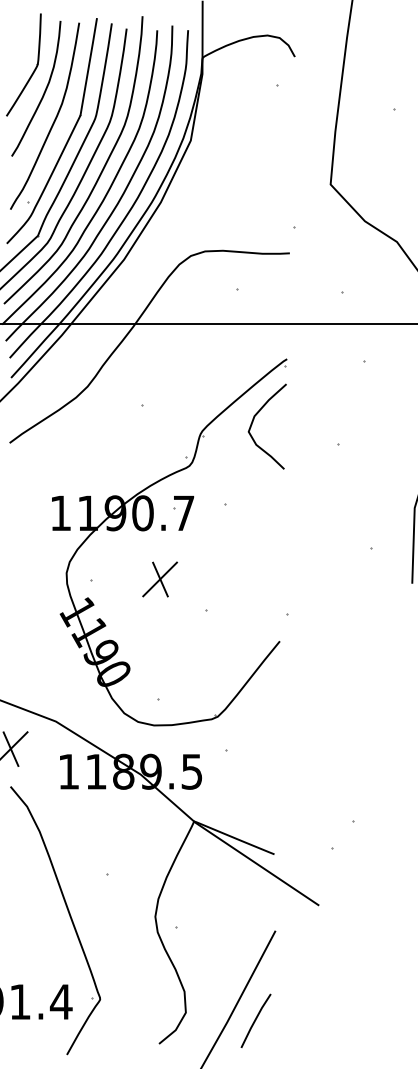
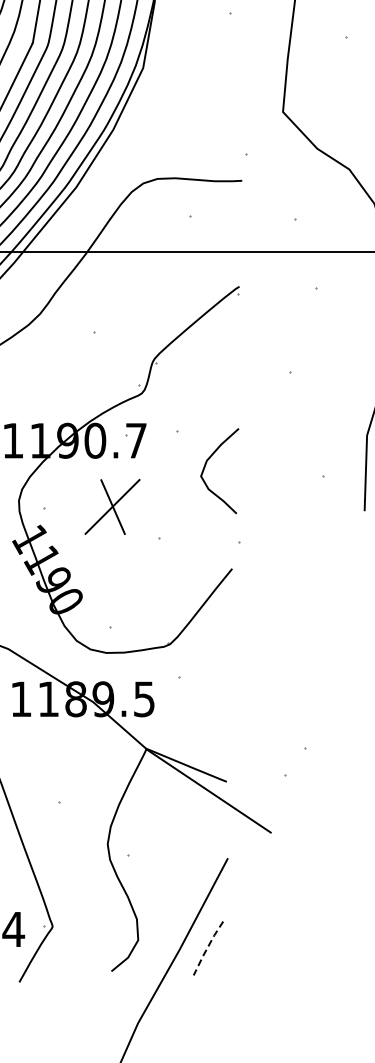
curve: (253, 422) -> (205, 466), moved
part: (159, 579) -> (111, 506), size x1.6
line: (255, 1020) -> (207, 947), solid -> dashed

